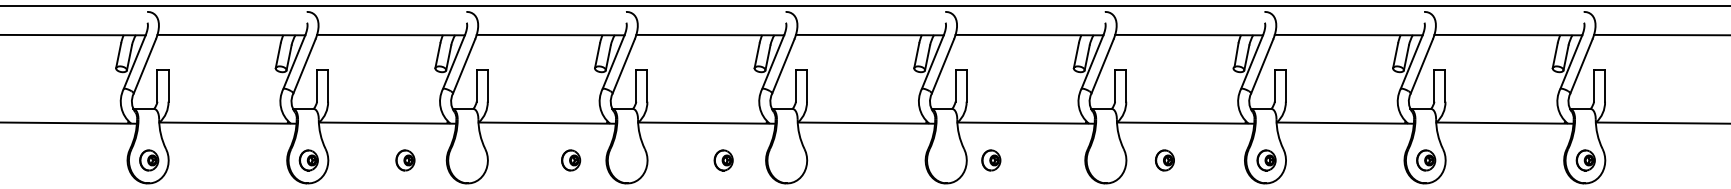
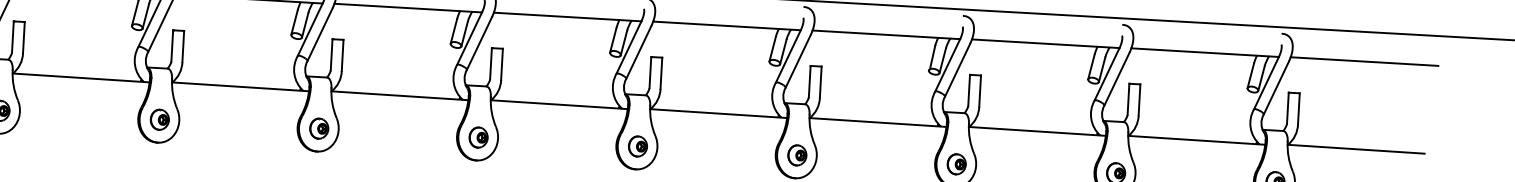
part: (405, 160) -> (159, 119), moved
part: (571, 160) -> (319, 128), moved
part: (723, 160) -> (478, 137), moved
part: (991, 160) -> (638, 146), moved
part: (1164, 160) -> (796, 155), moved

